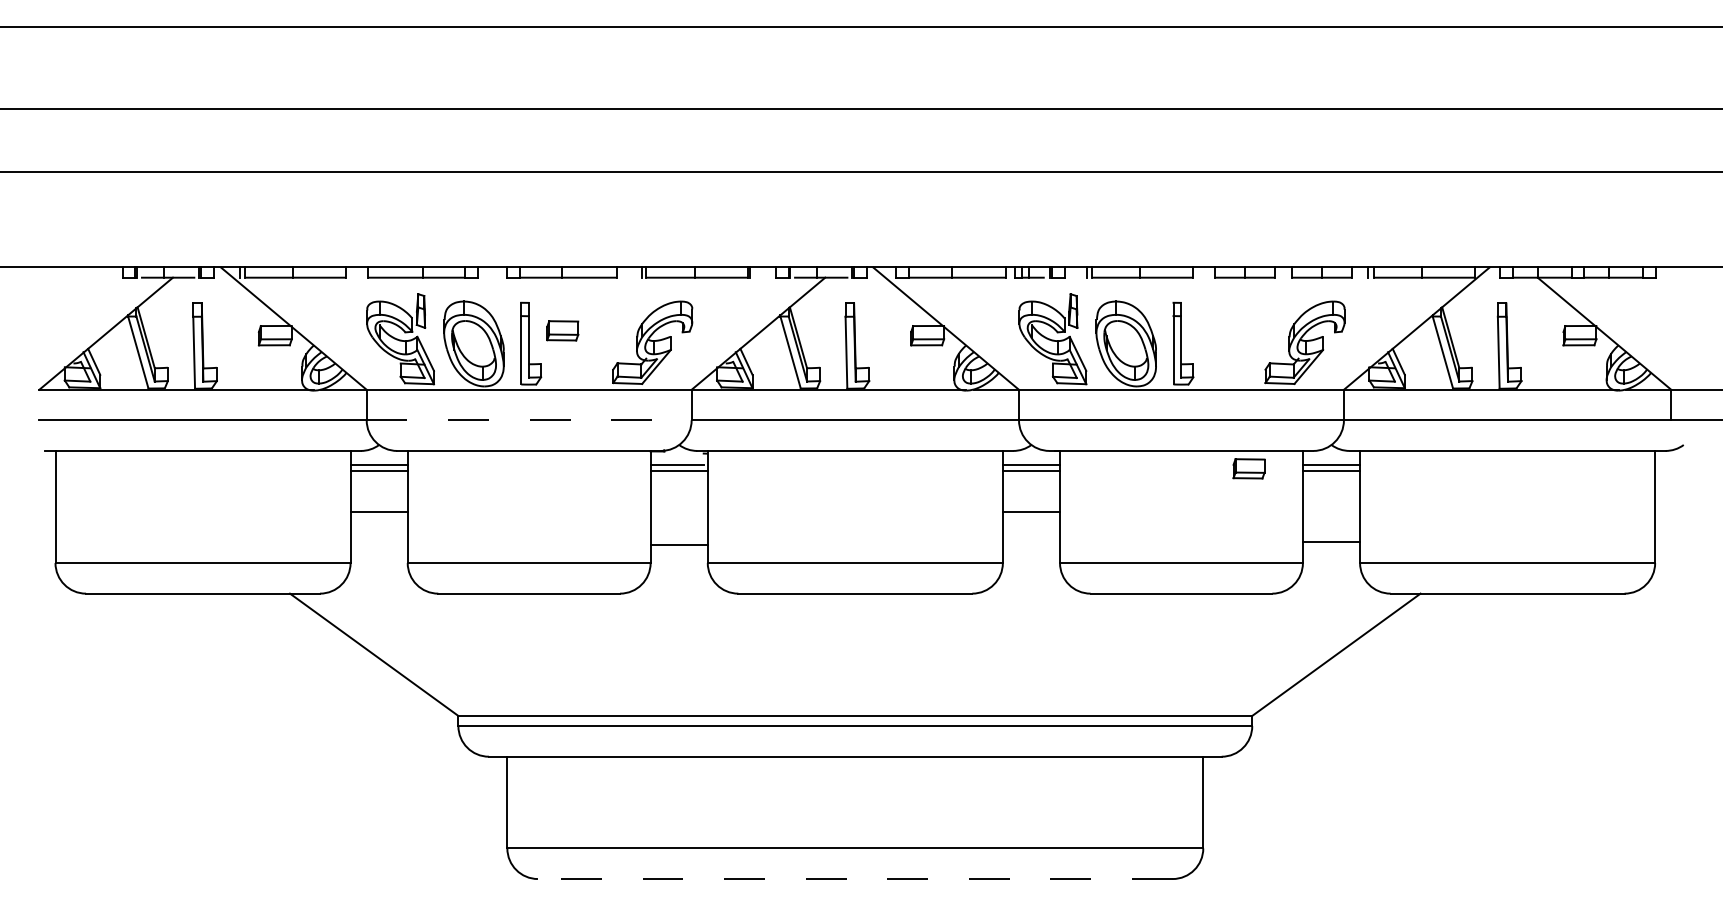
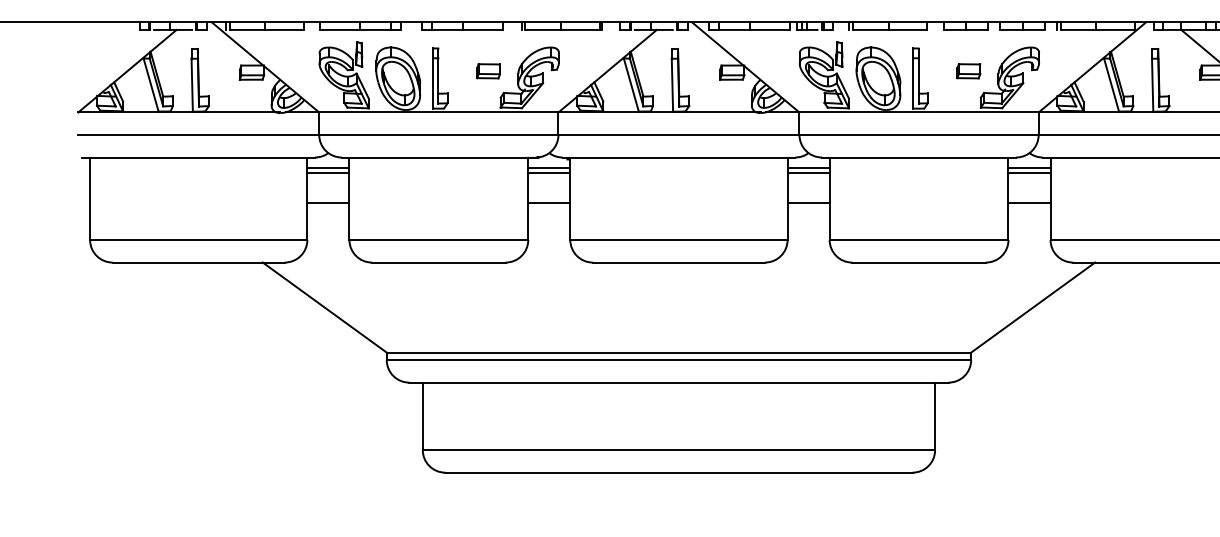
part: (562, 330) -> (488, 71), moved
line: (529, 420) -> (439, 135), dashed -> solid
part: (1248, 468) -> (968, 71), moved
line: (1331, 542) -> (1029, 202), moved
line: (678, 545) -> (548, 202), moved
line: (854, 879) -> (678, 473), dashed -> solid

